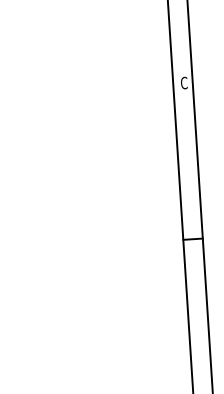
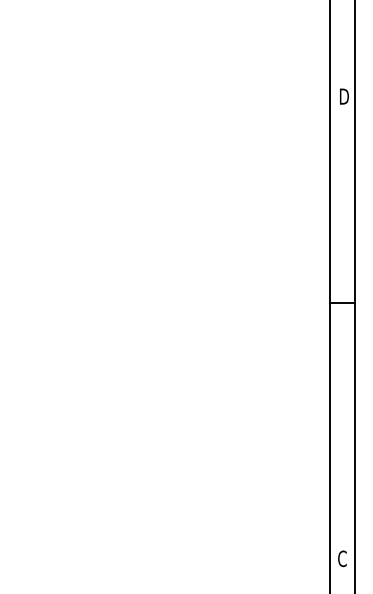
text: (184, 83) -> (344, 96), C -> D

